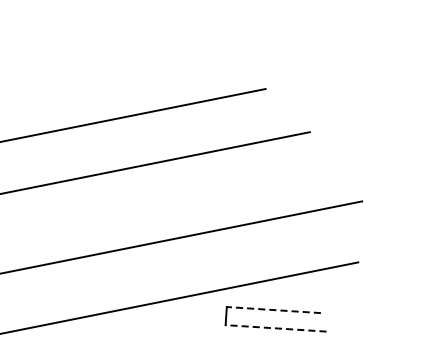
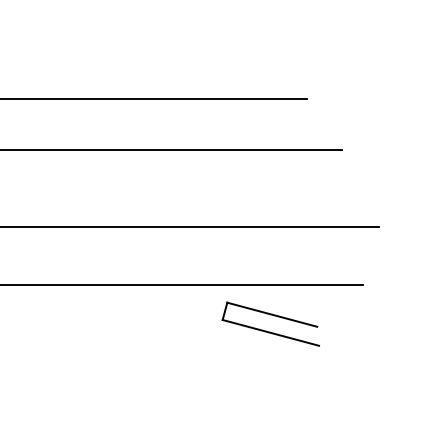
line: (274, 309) -> (272, 314), dashed -> solid
line: (275, 328) -> (270, 332), dashed -> solid

